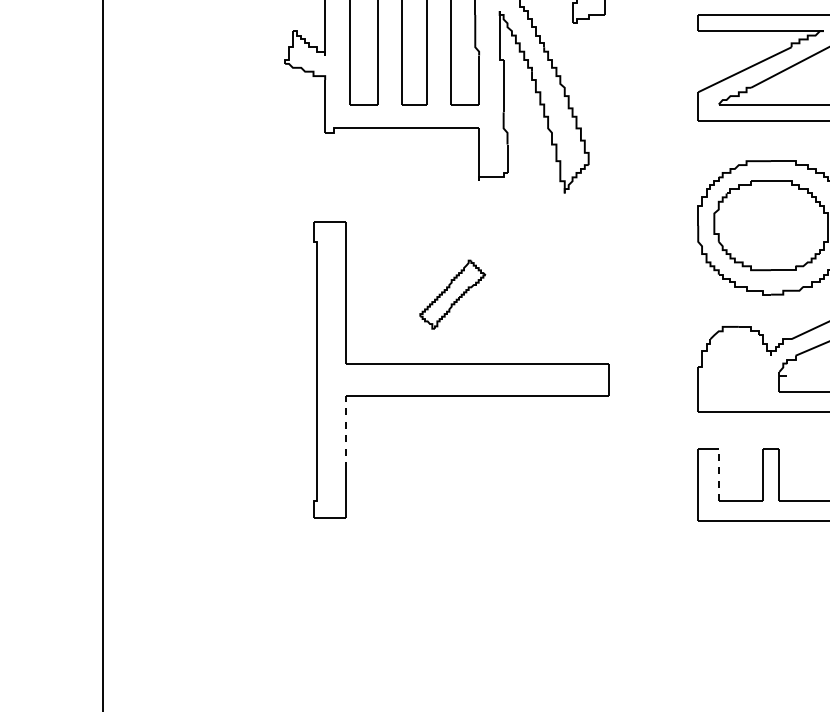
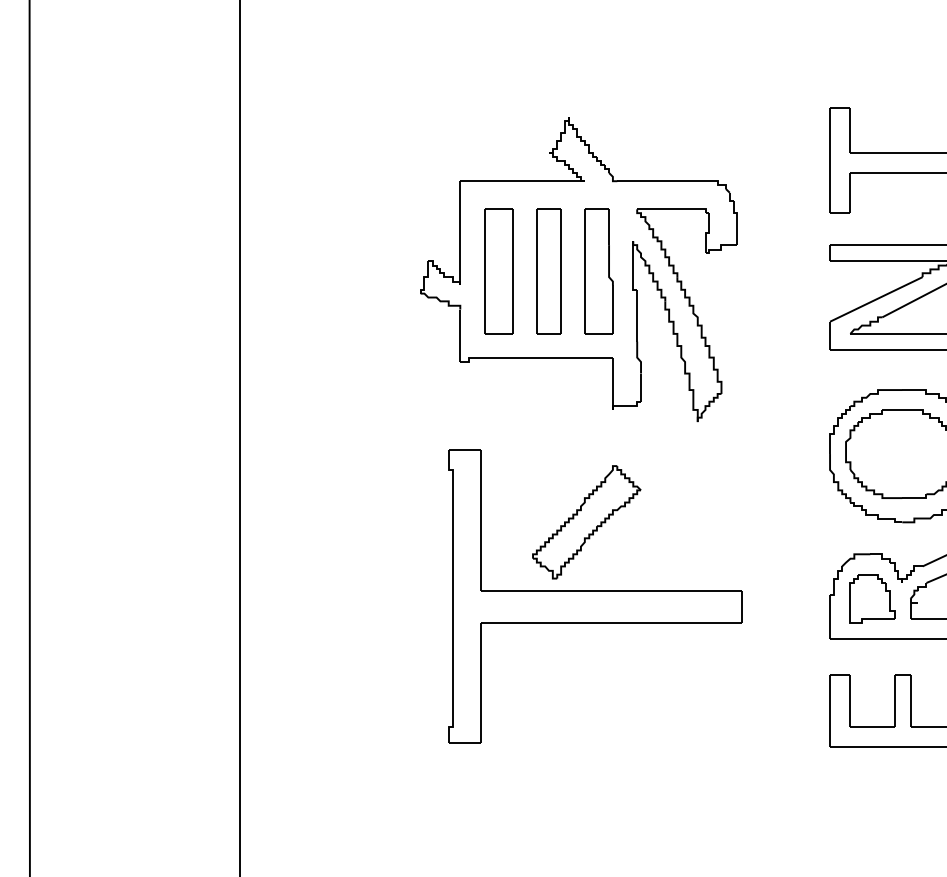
part: (452, 294) -> (586, 522), size x1.67
part: (741, 371) -> (872, 598), added
line: (345, 432) -> (480, 658), dashed -> solid
line: (718, 474) -> (850, 700), dashed -> solid

